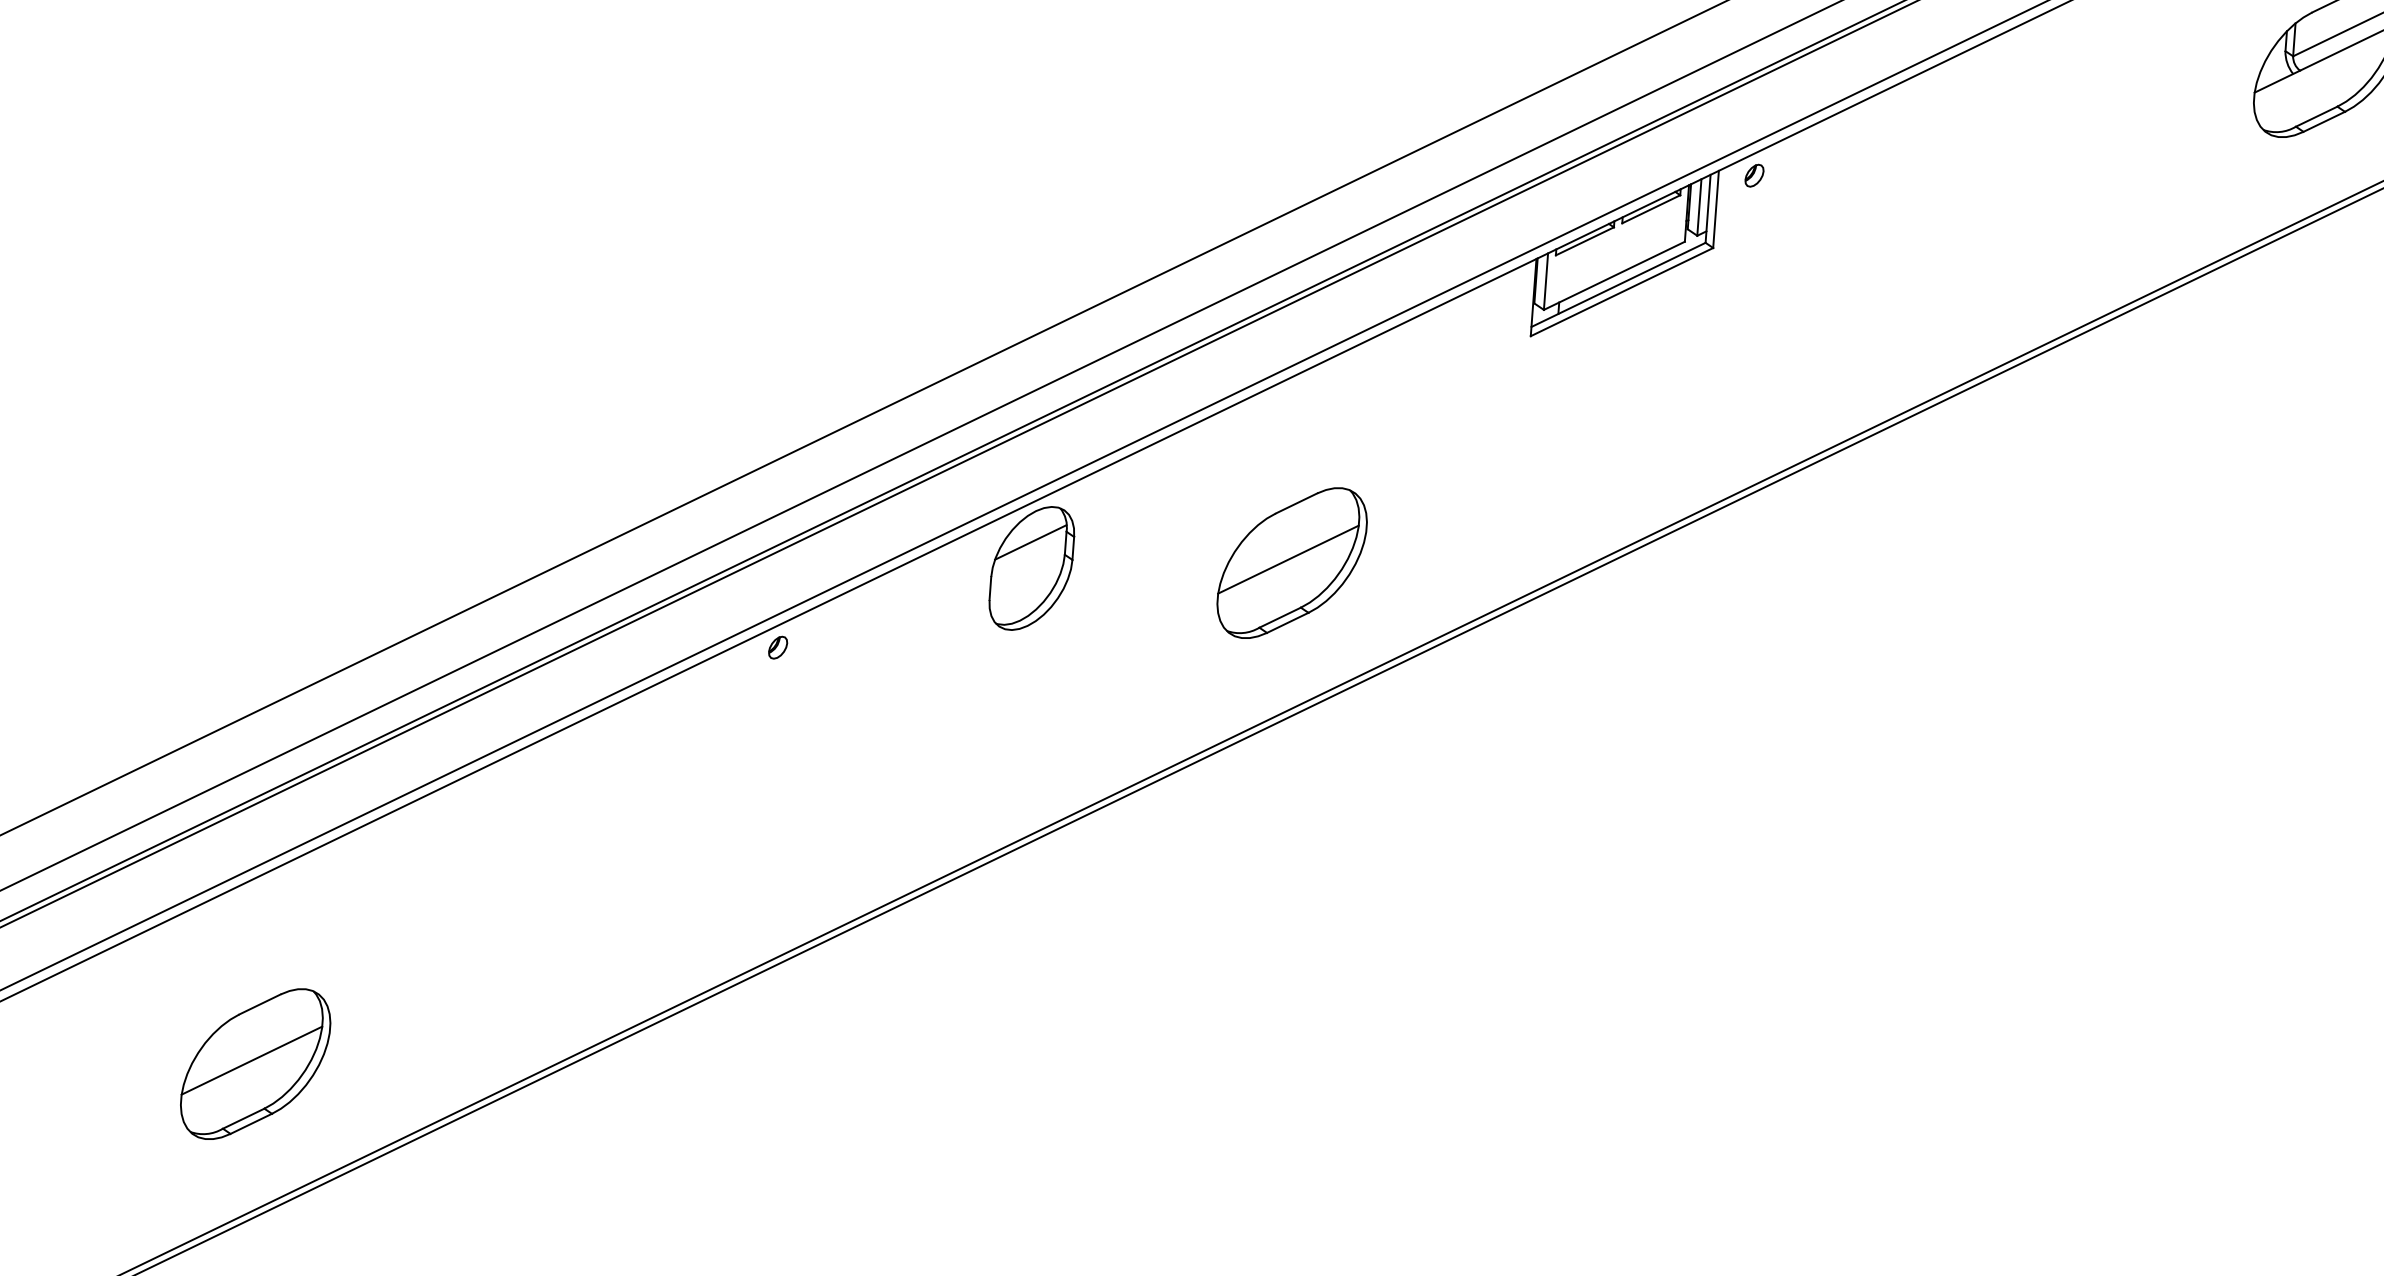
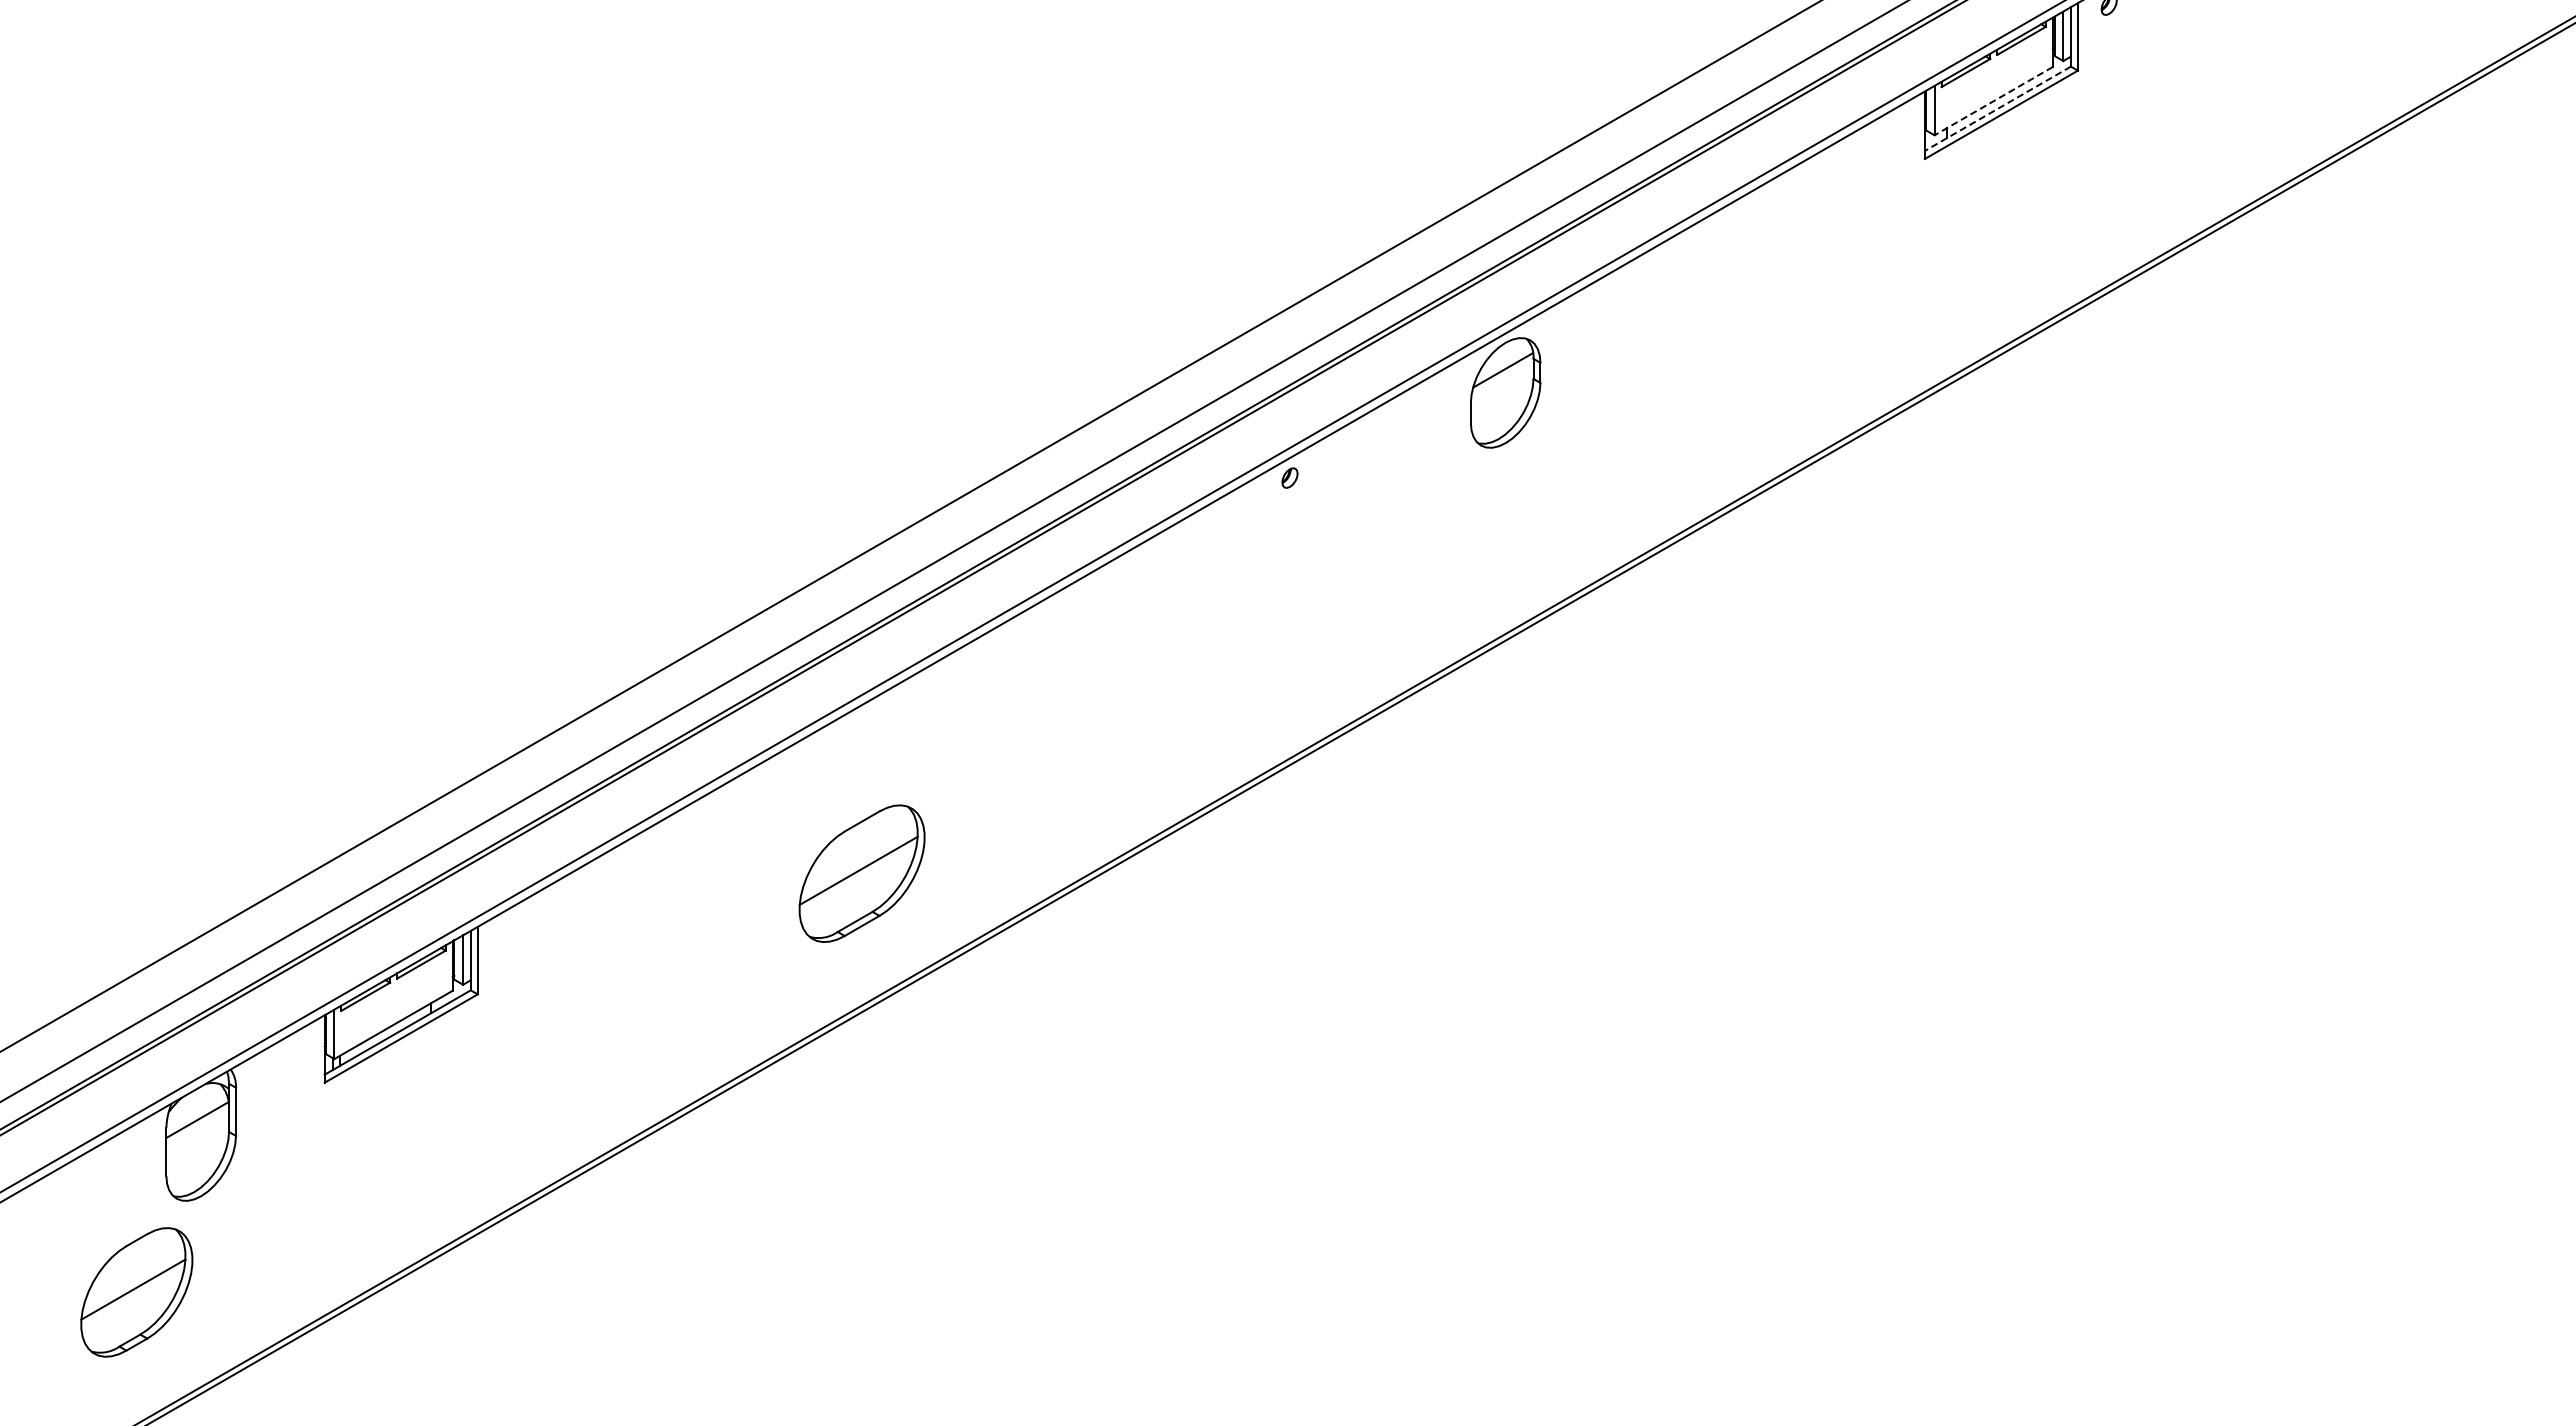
line: (1614, 276) -> (1993, 101), solid -> dashed
line: (1618, 285) -> (1997, 109), solid -> dashed
part: (1291, 562) -> (1731, 371), removed

